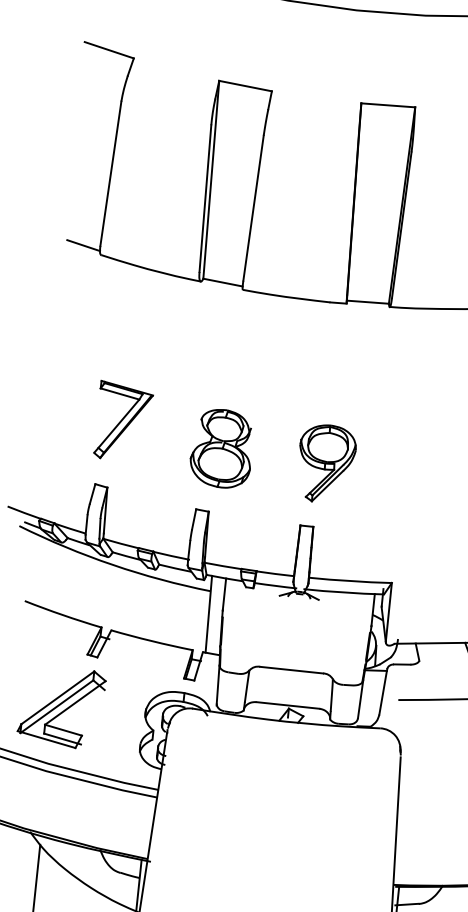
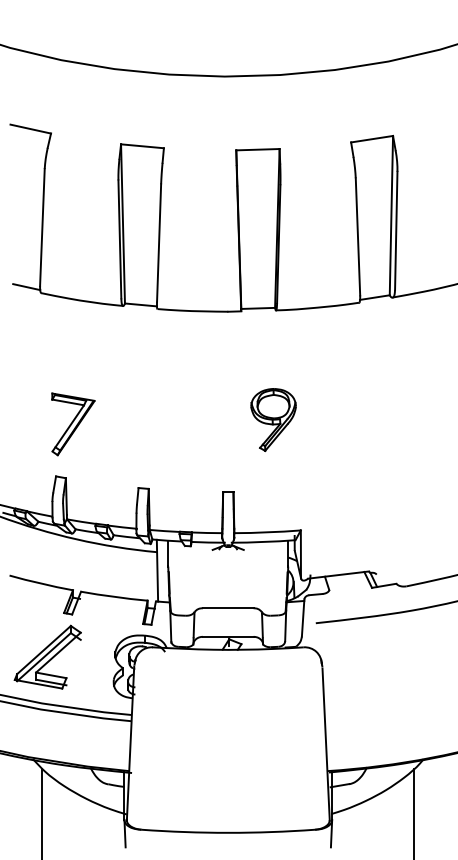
part: (222, 448) -> (154, 437), removed
part: (326, 464) -> (273, 420), moved

